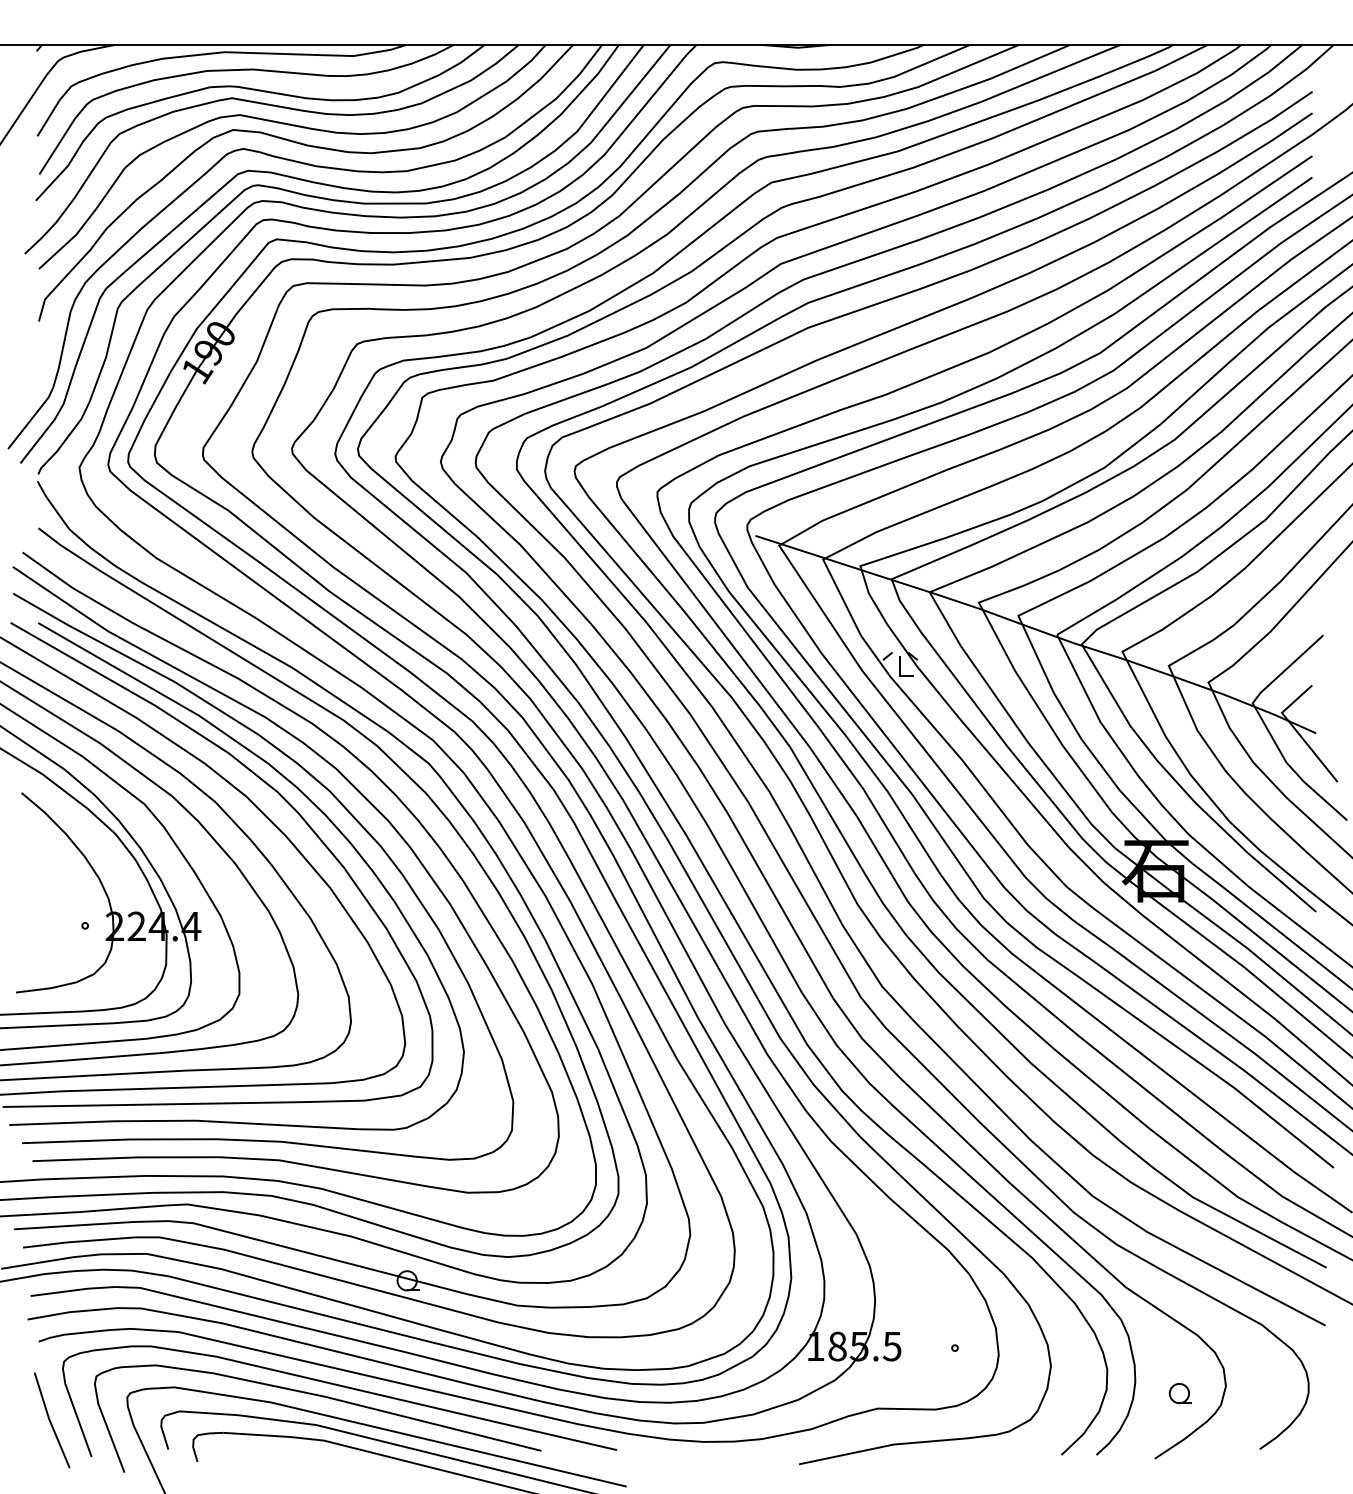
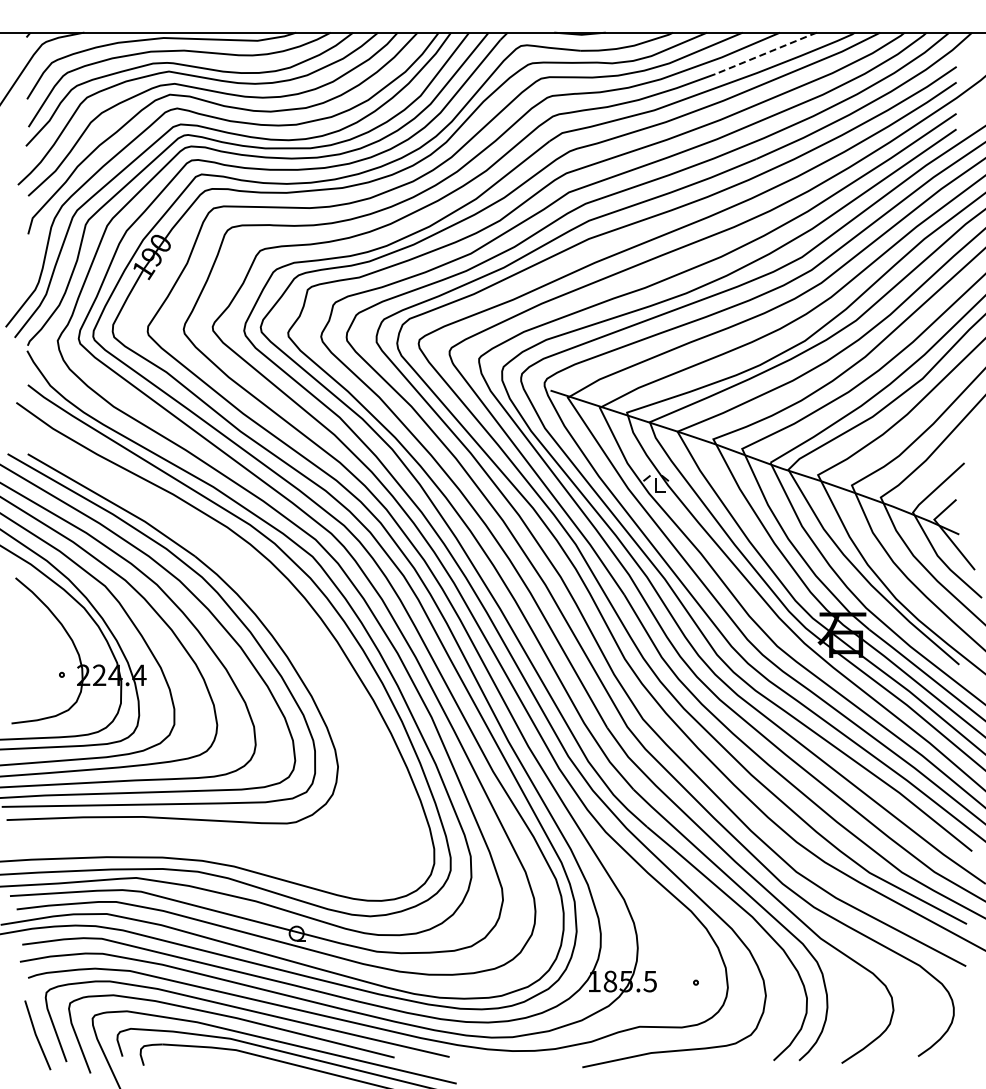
line: (1051, 73) -> (766, 53), solid -> dashed
part: (357, 823) -> (260, 600), removed
part: (1179, 1393) -> (859, 1015), removed

